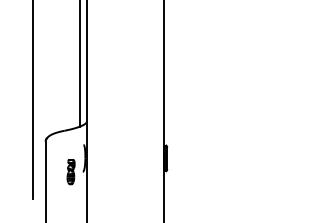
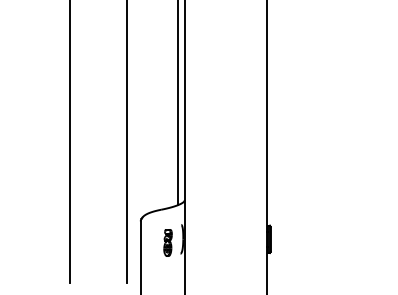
part: (70, 171) -> (167, 242), moved

